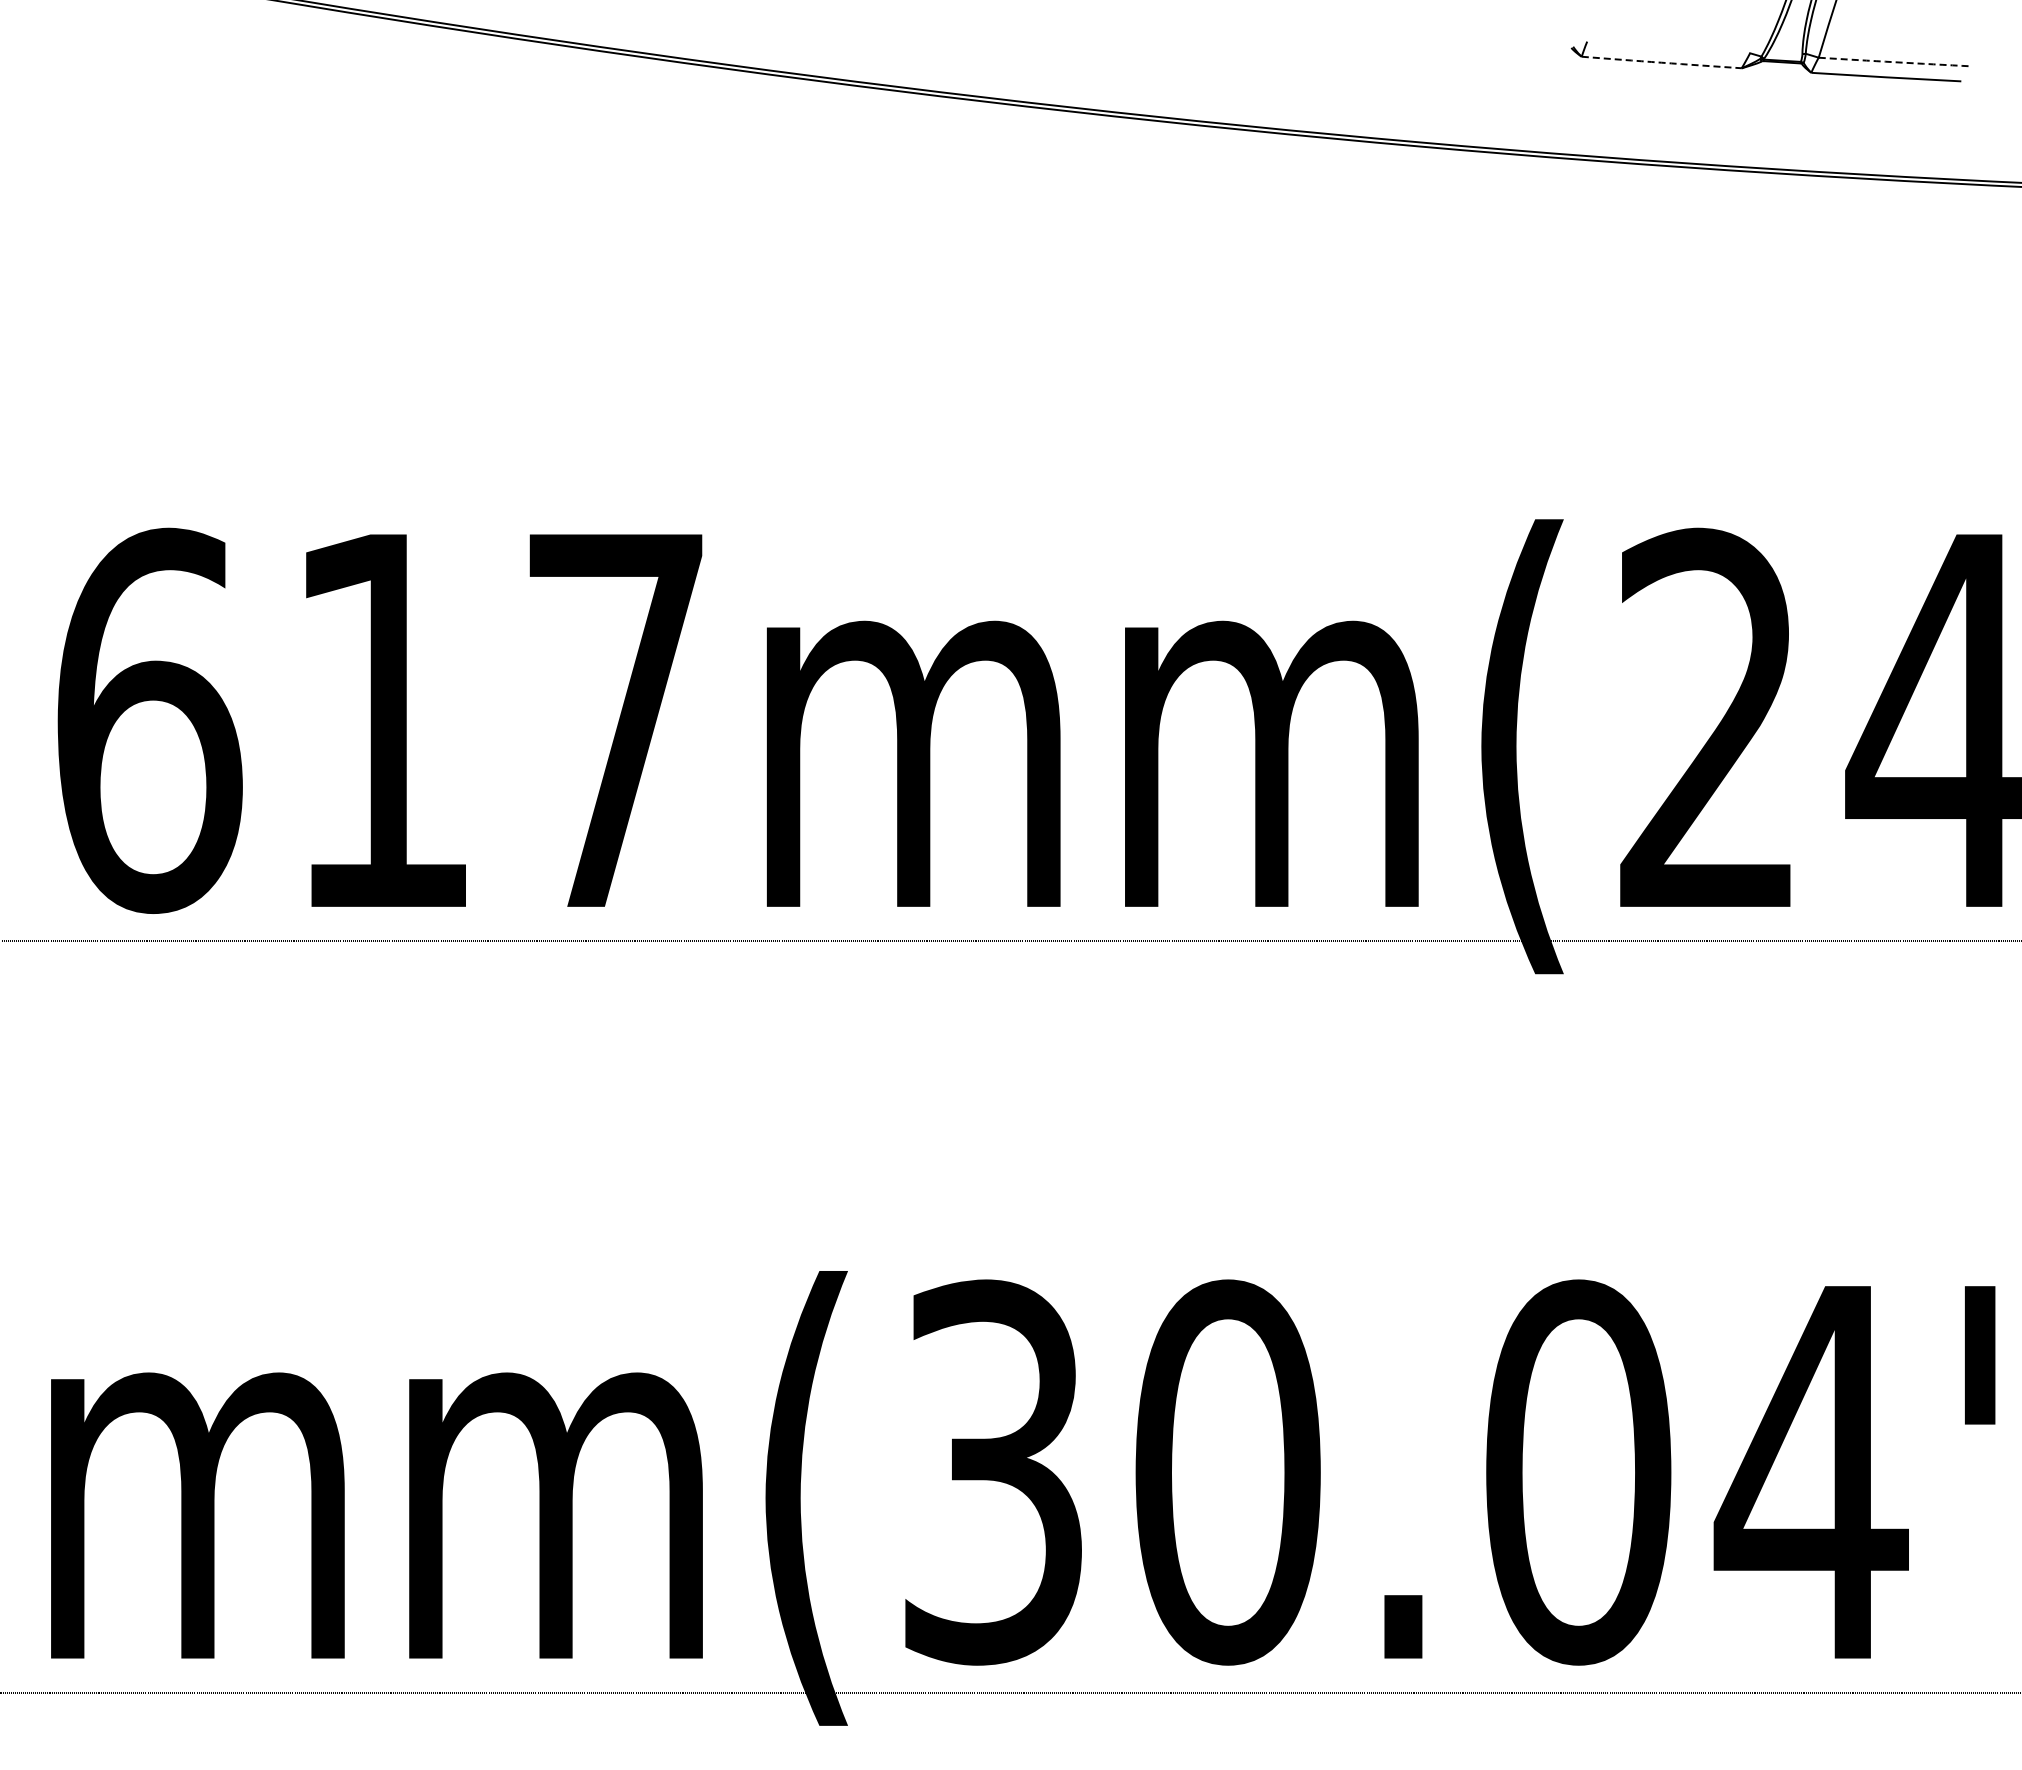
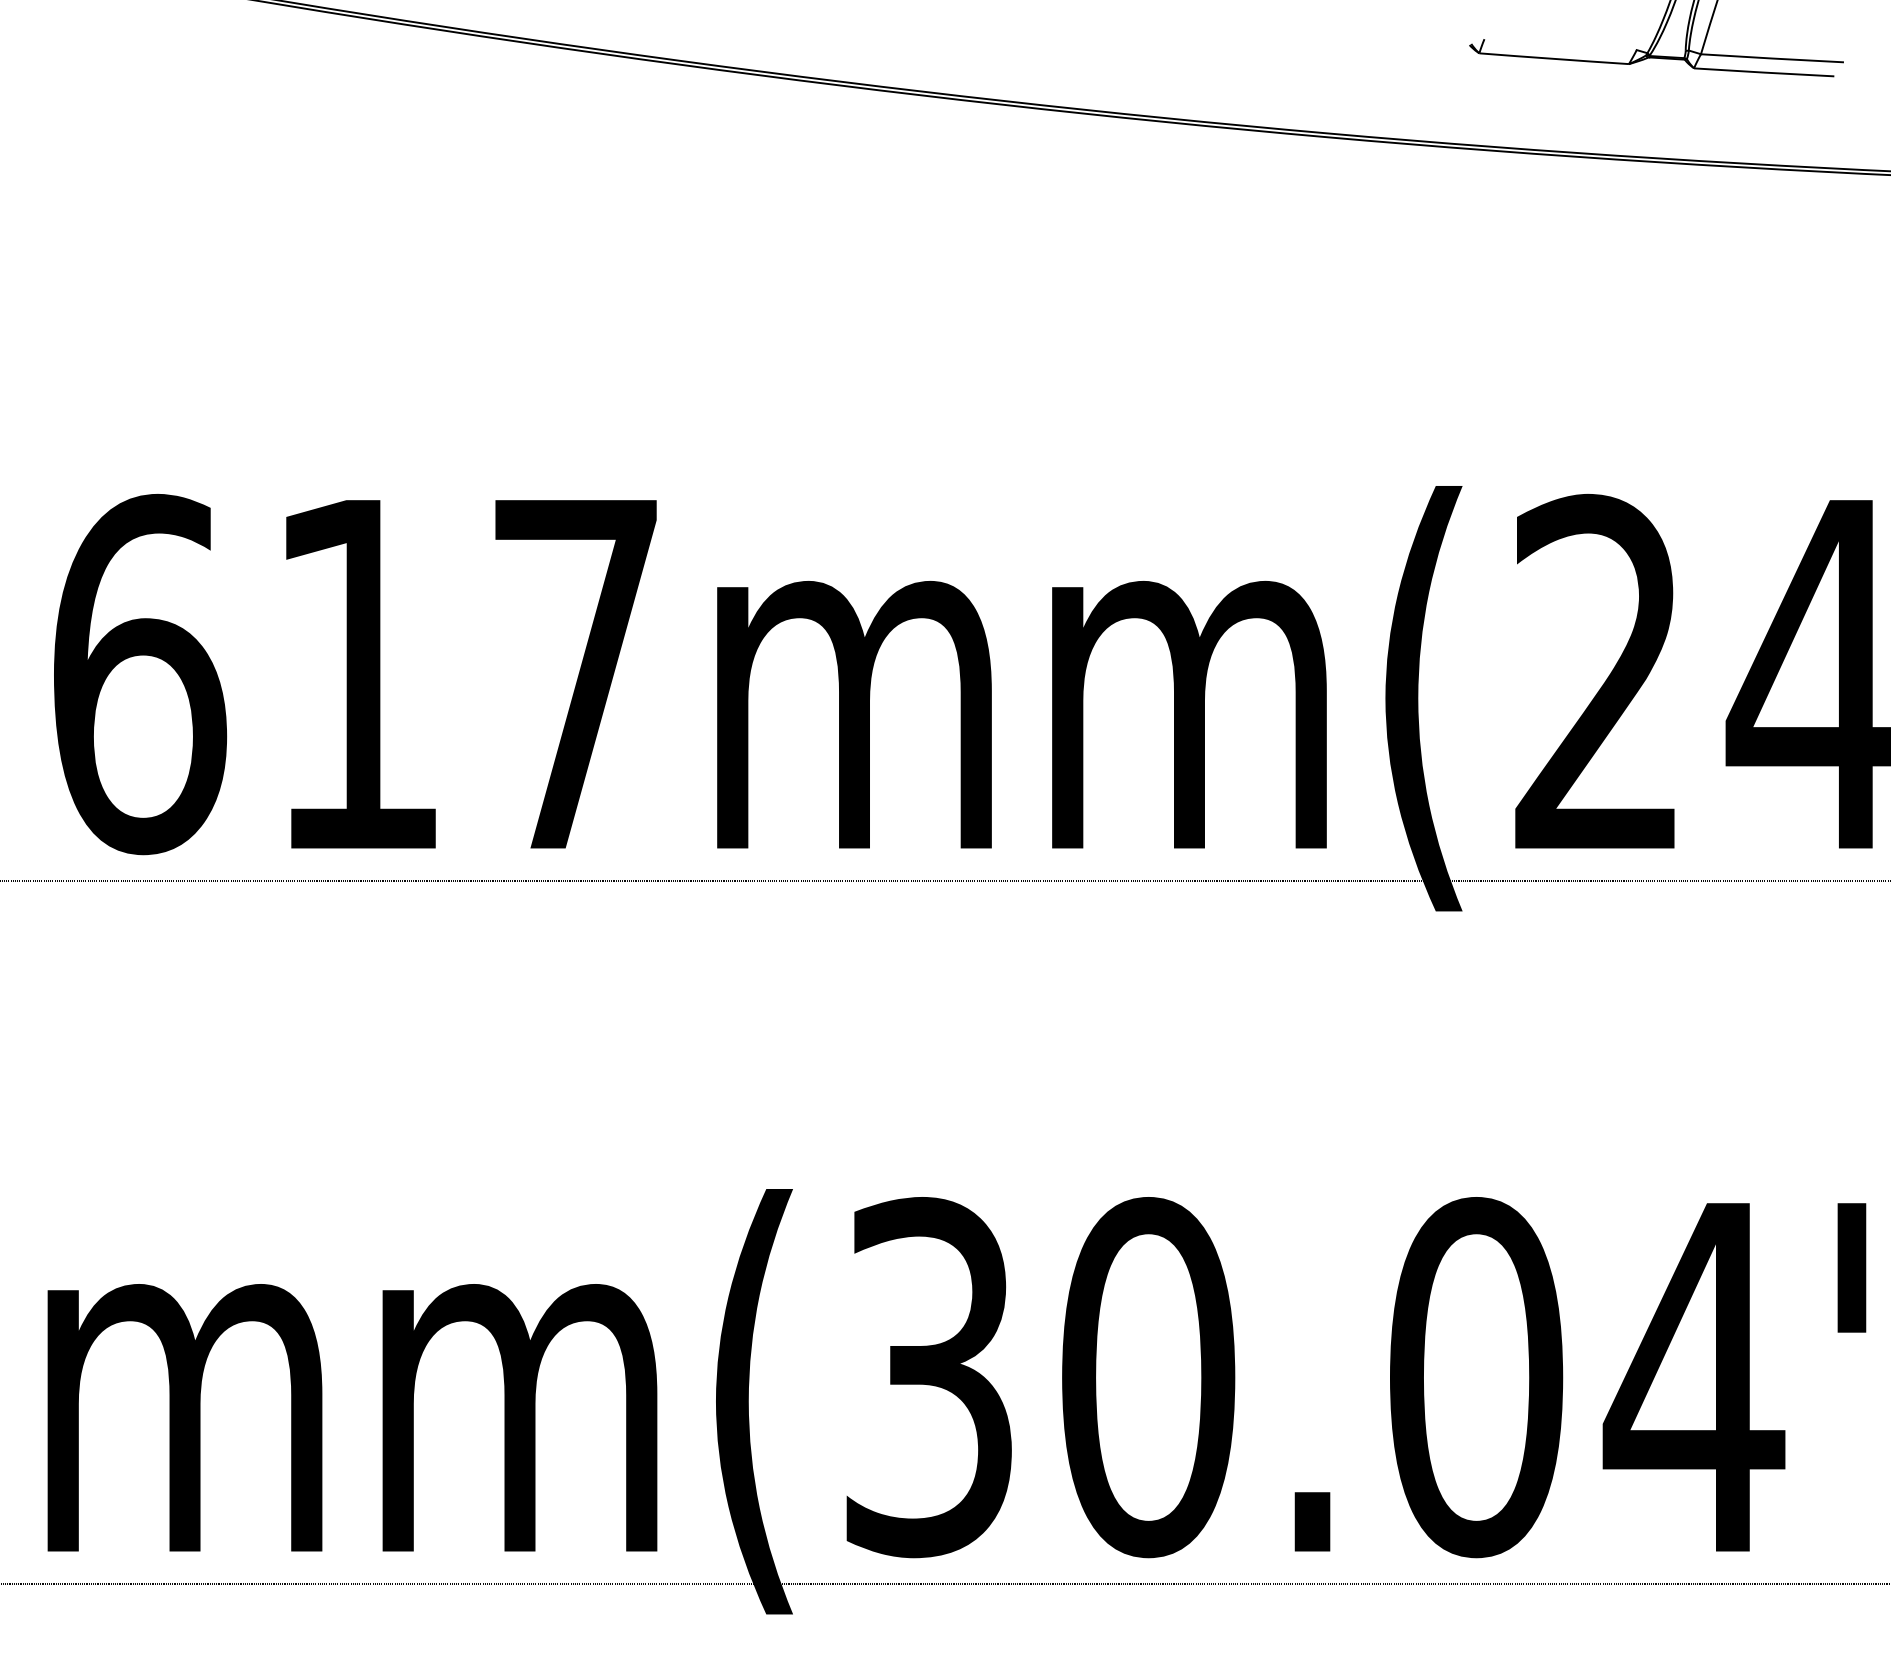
arc: (1661, 62) -> (1553, 58), dashed -> solid
arc: (1895, 62) -> (1772, 58), dashed -> solid

